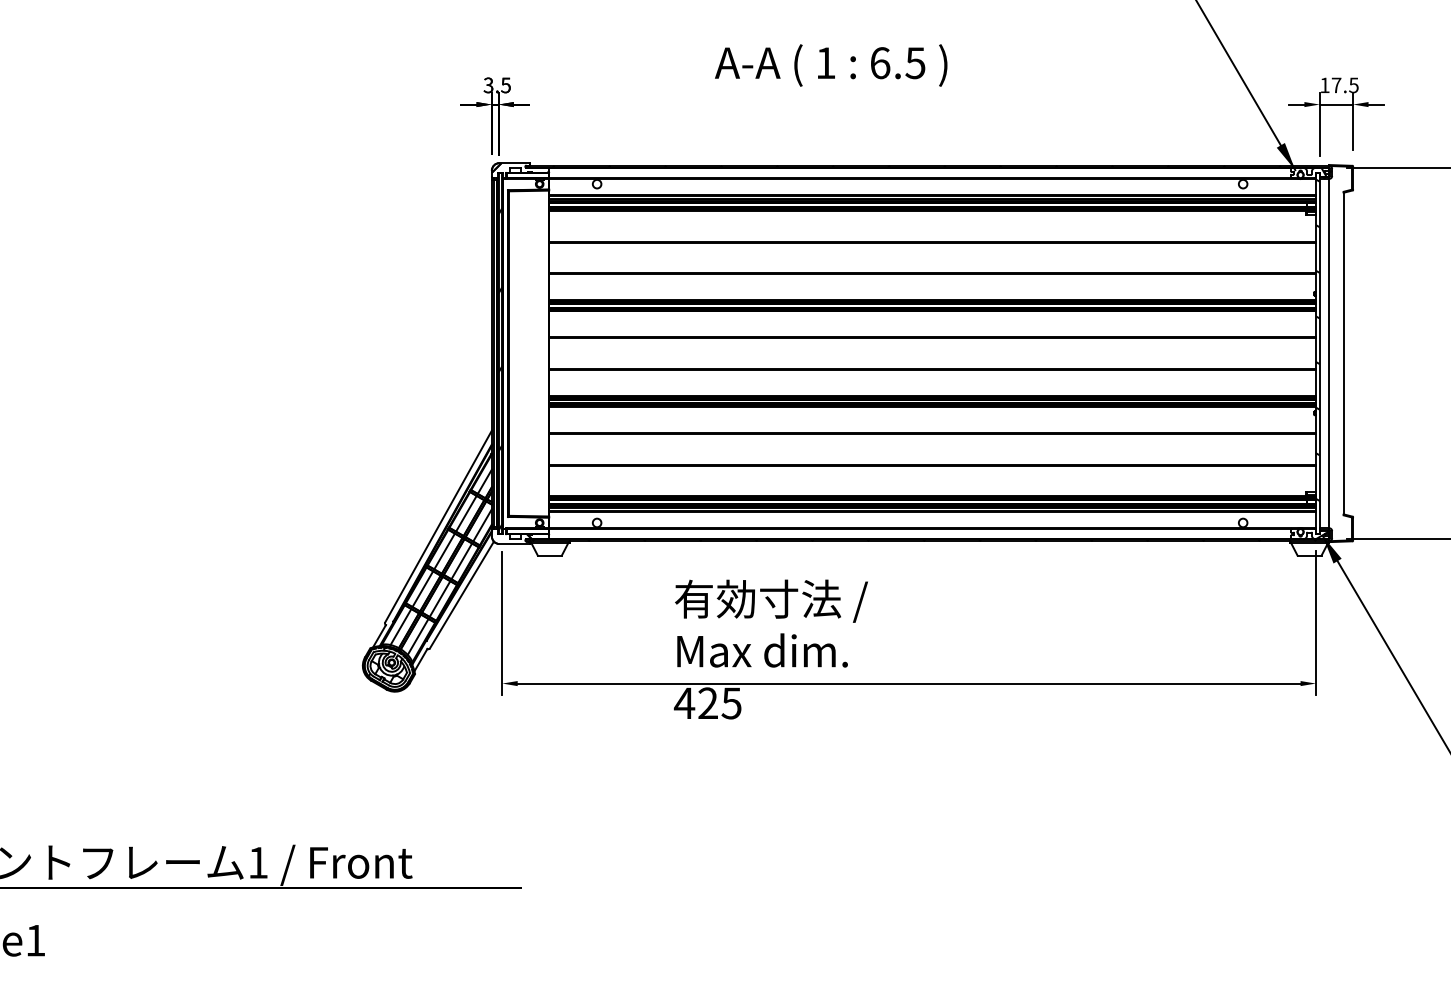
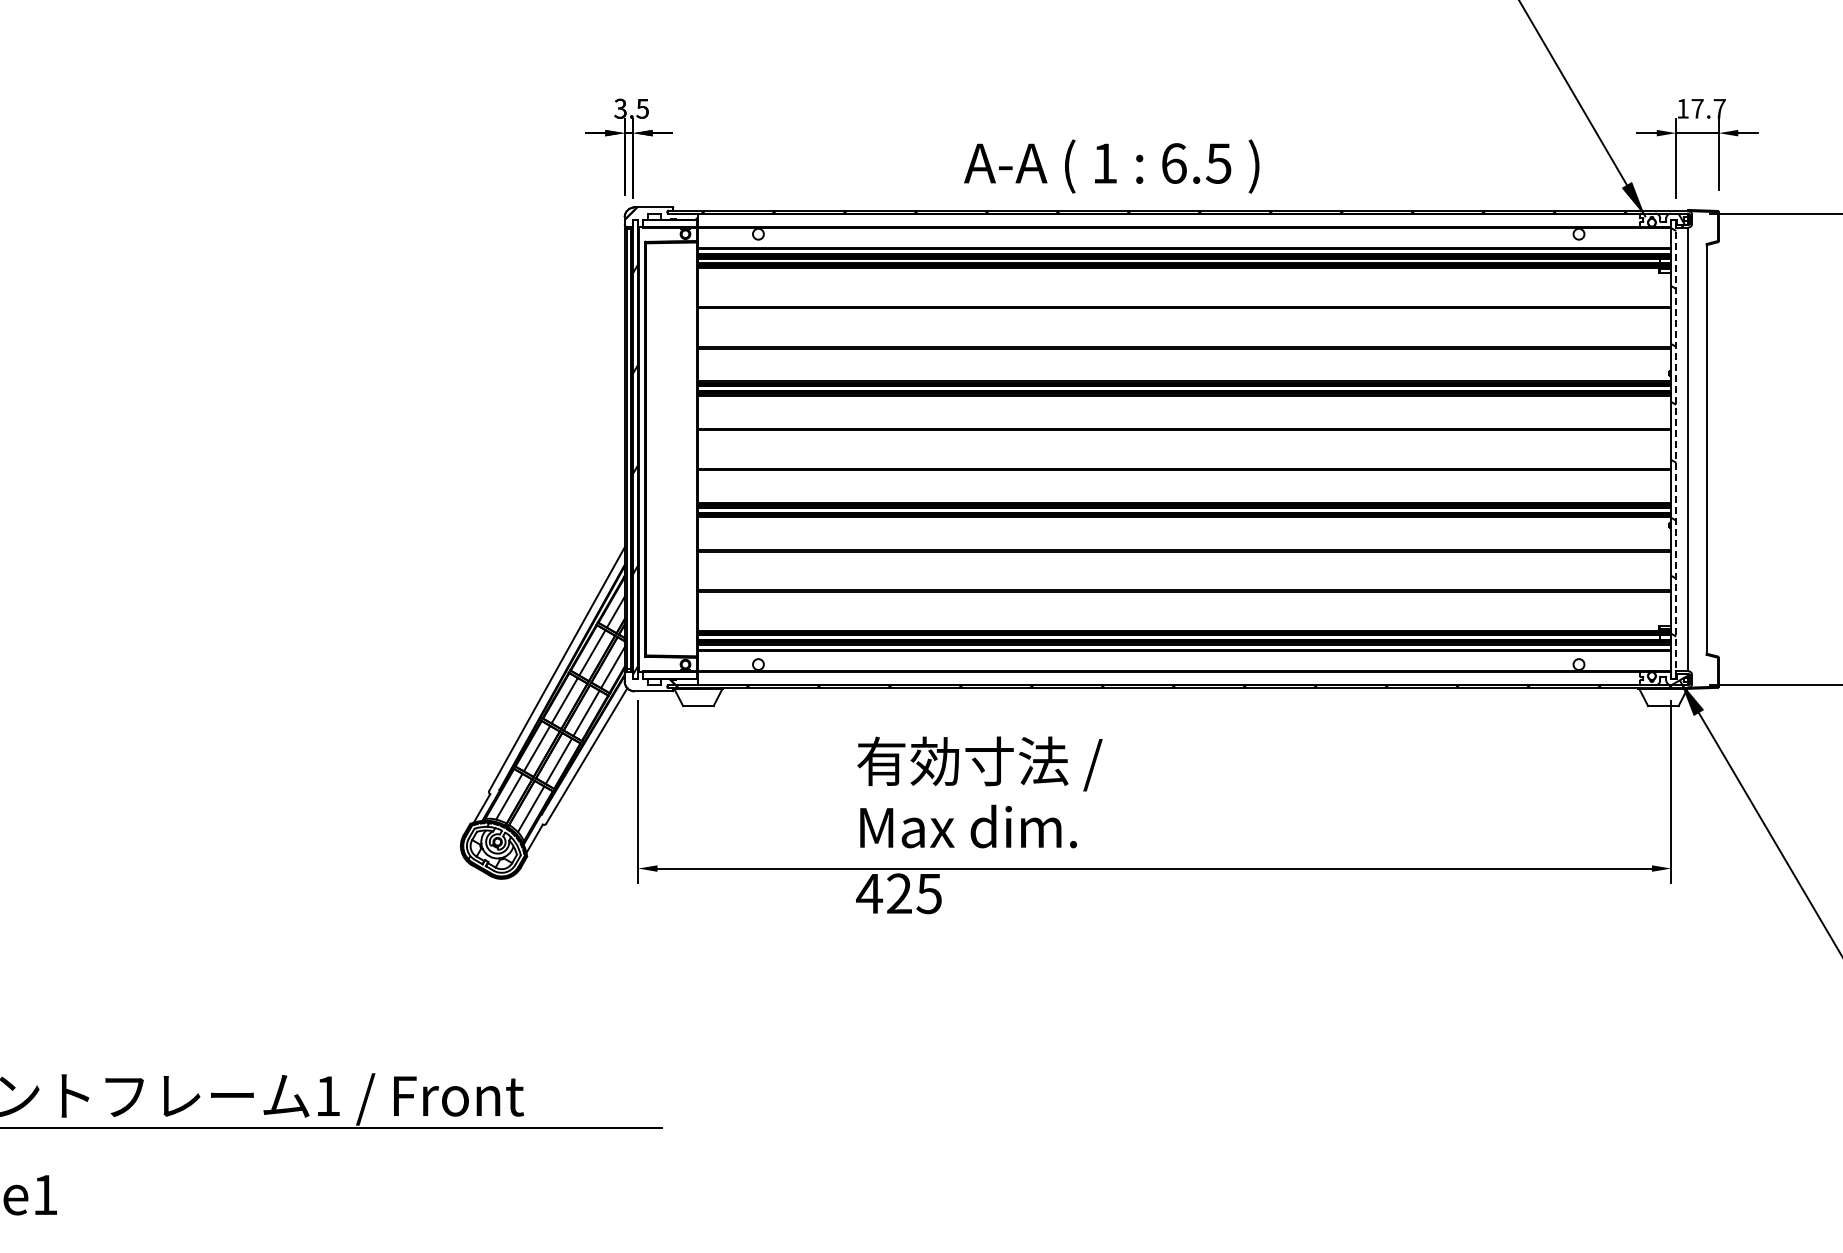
text: (830, 65) -> (1111, 166), moved
text: (1353, 85) -> (1719, 108), 17.5 -> 17.7
line: (1319, 353) -> (1676, 449), solid -> dashed

